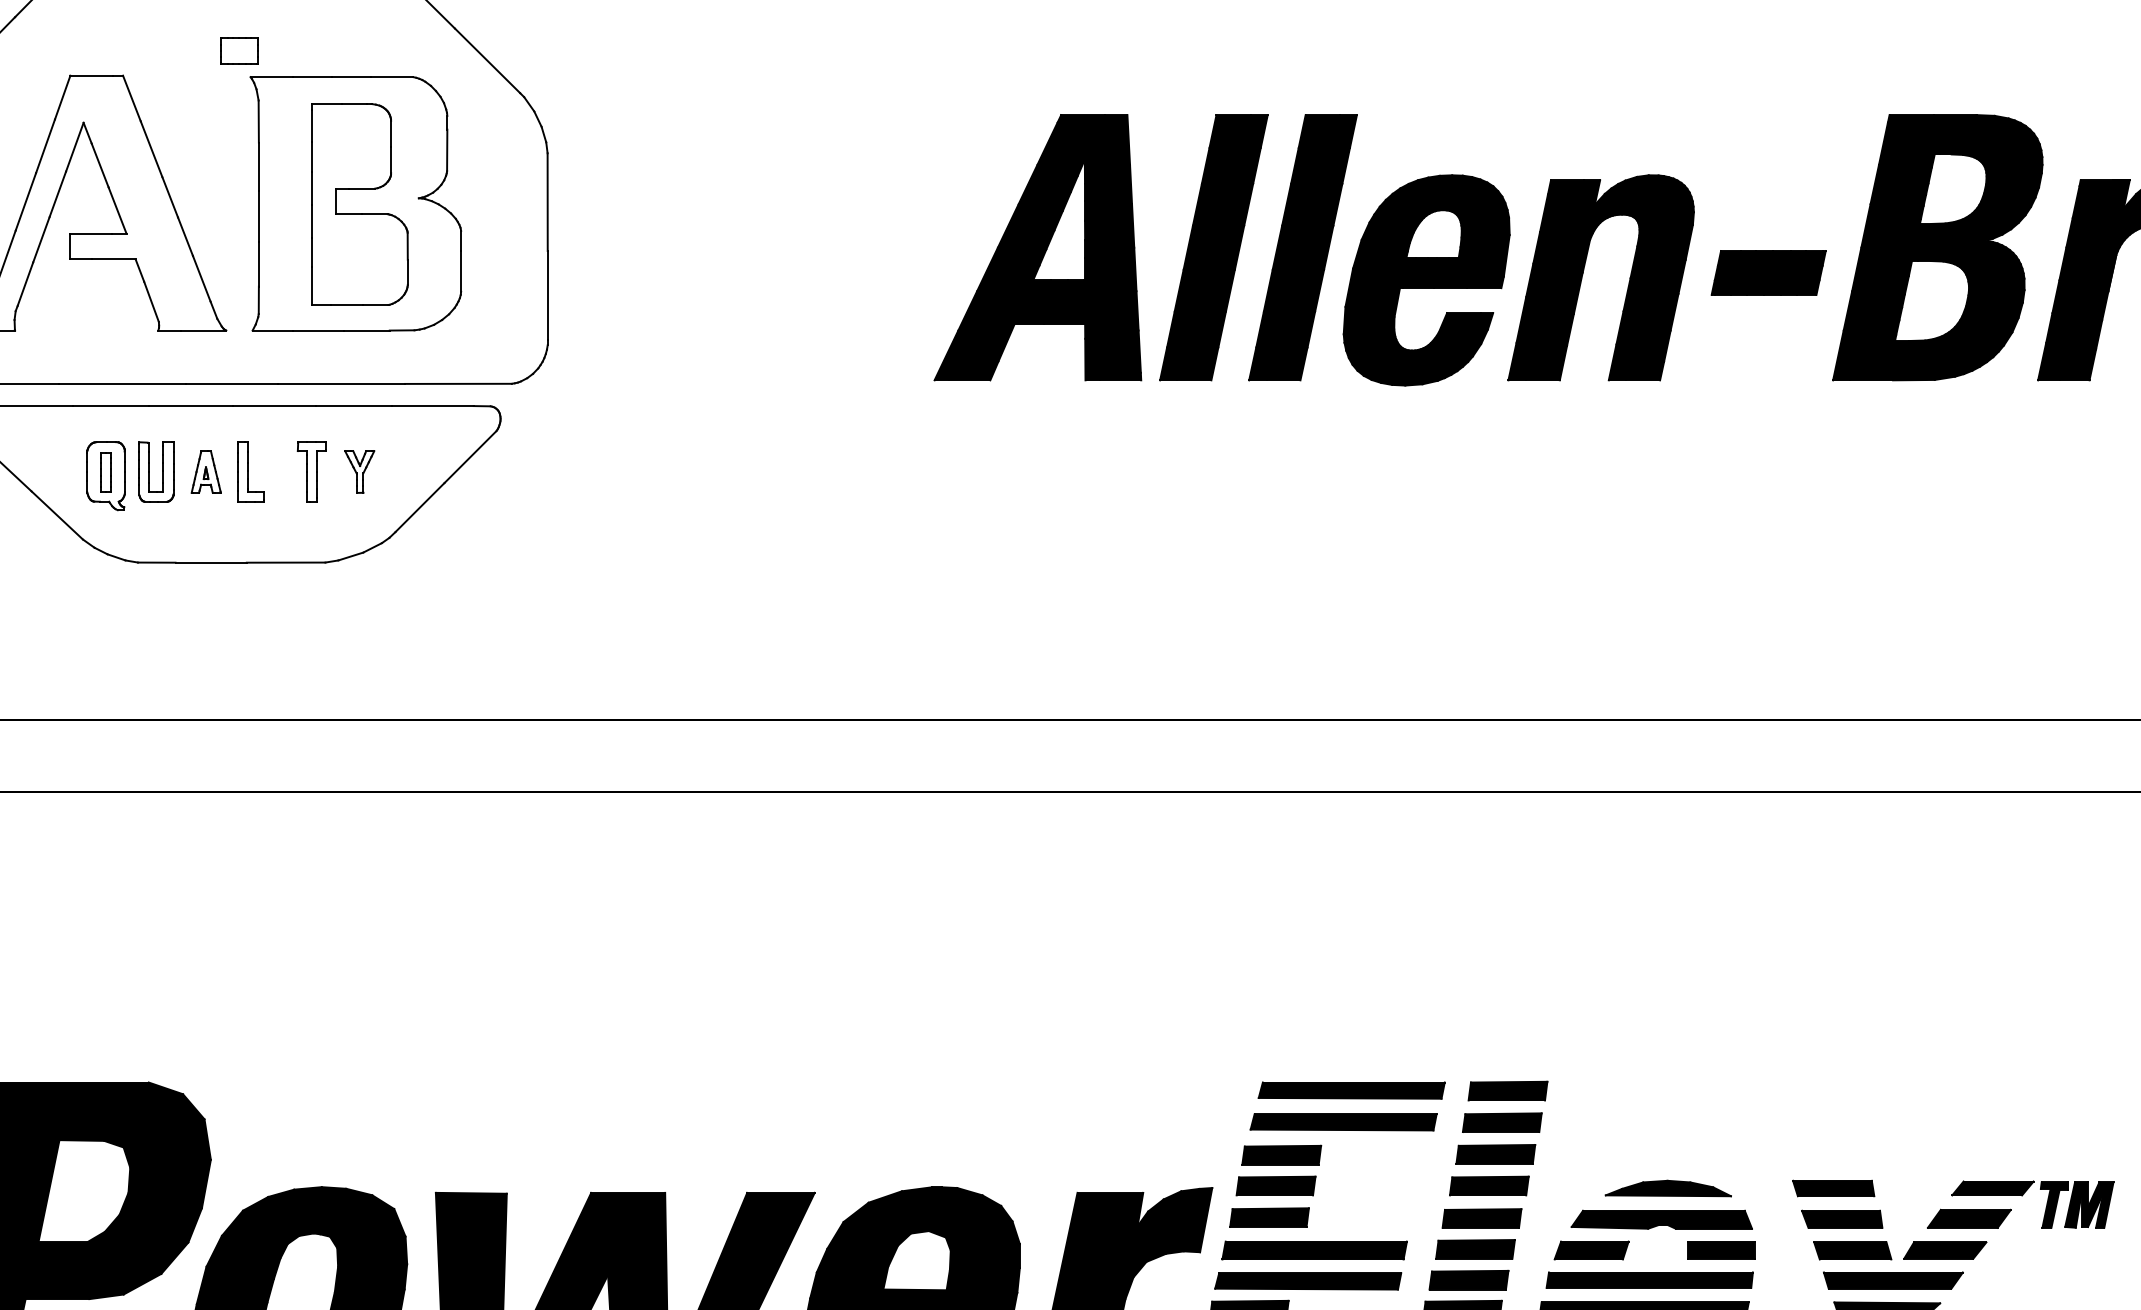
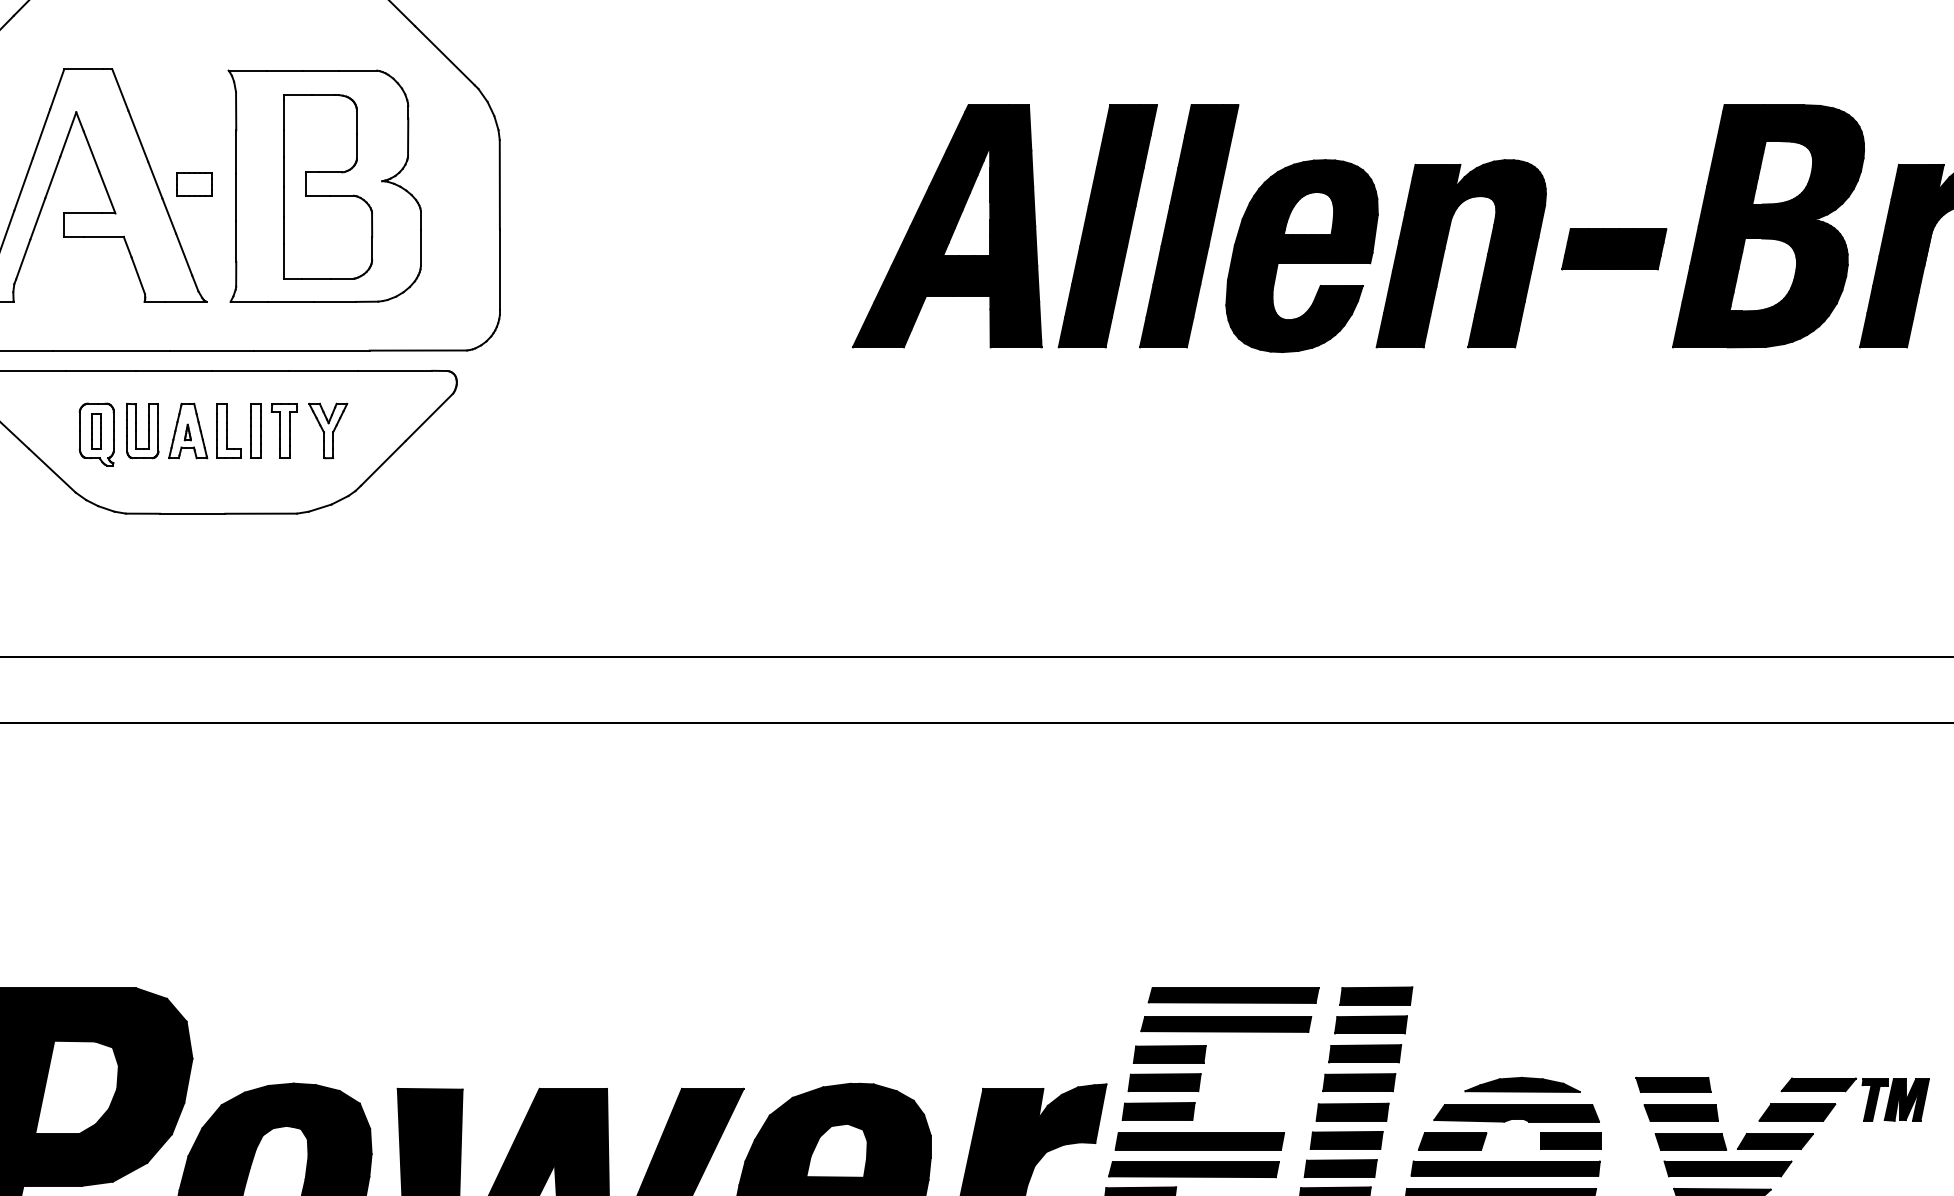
part: (239, 50) -> (194, 184), moved
part: (206, 471) -> (188, 430), size x1.43
part: (279, 471) -> (255, 430), added
part: (359, 471) -> (328, 430), size x1.43

